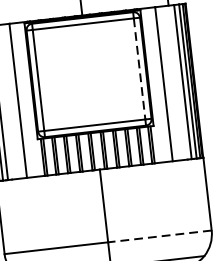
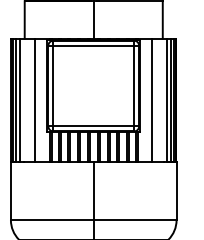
line: (140, 69) -> (134, 86), dashed -> solid
line: (159, 236) -> (134, 220), dashed -> solid

